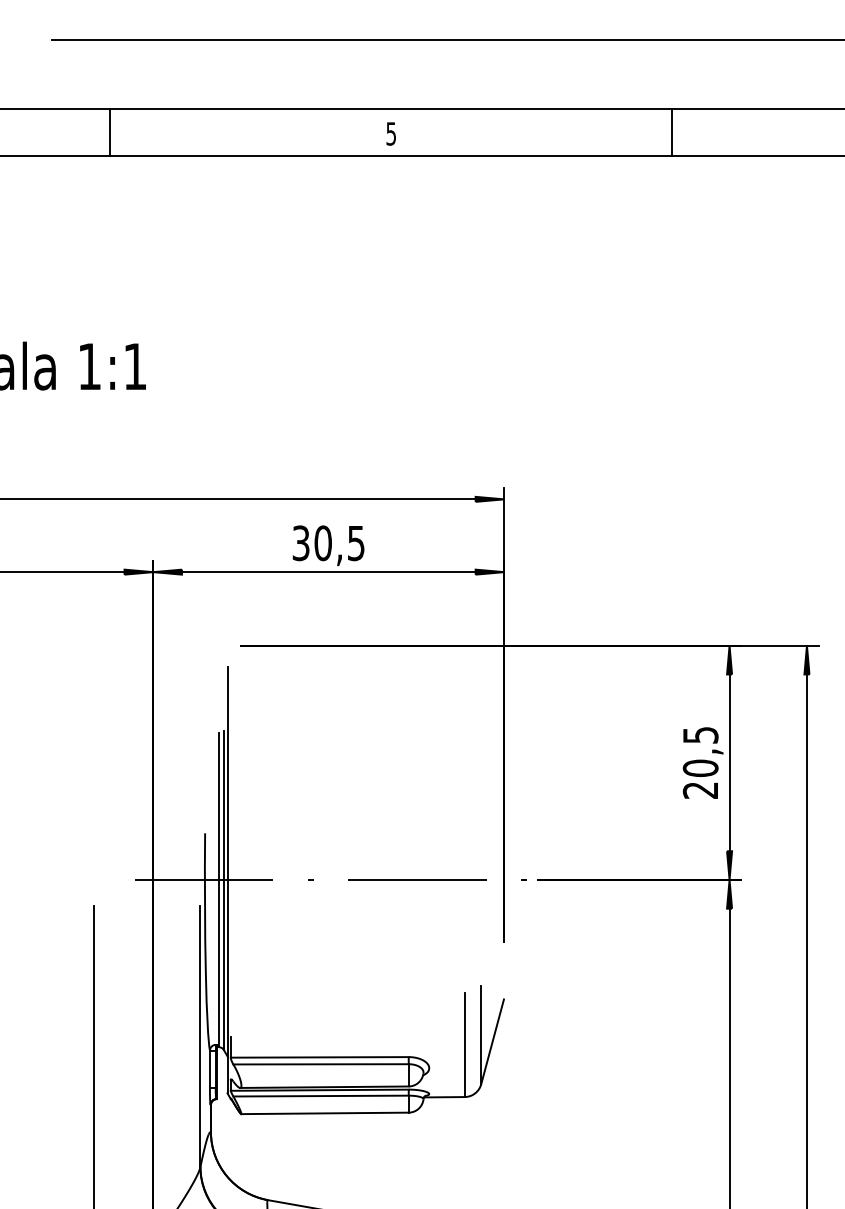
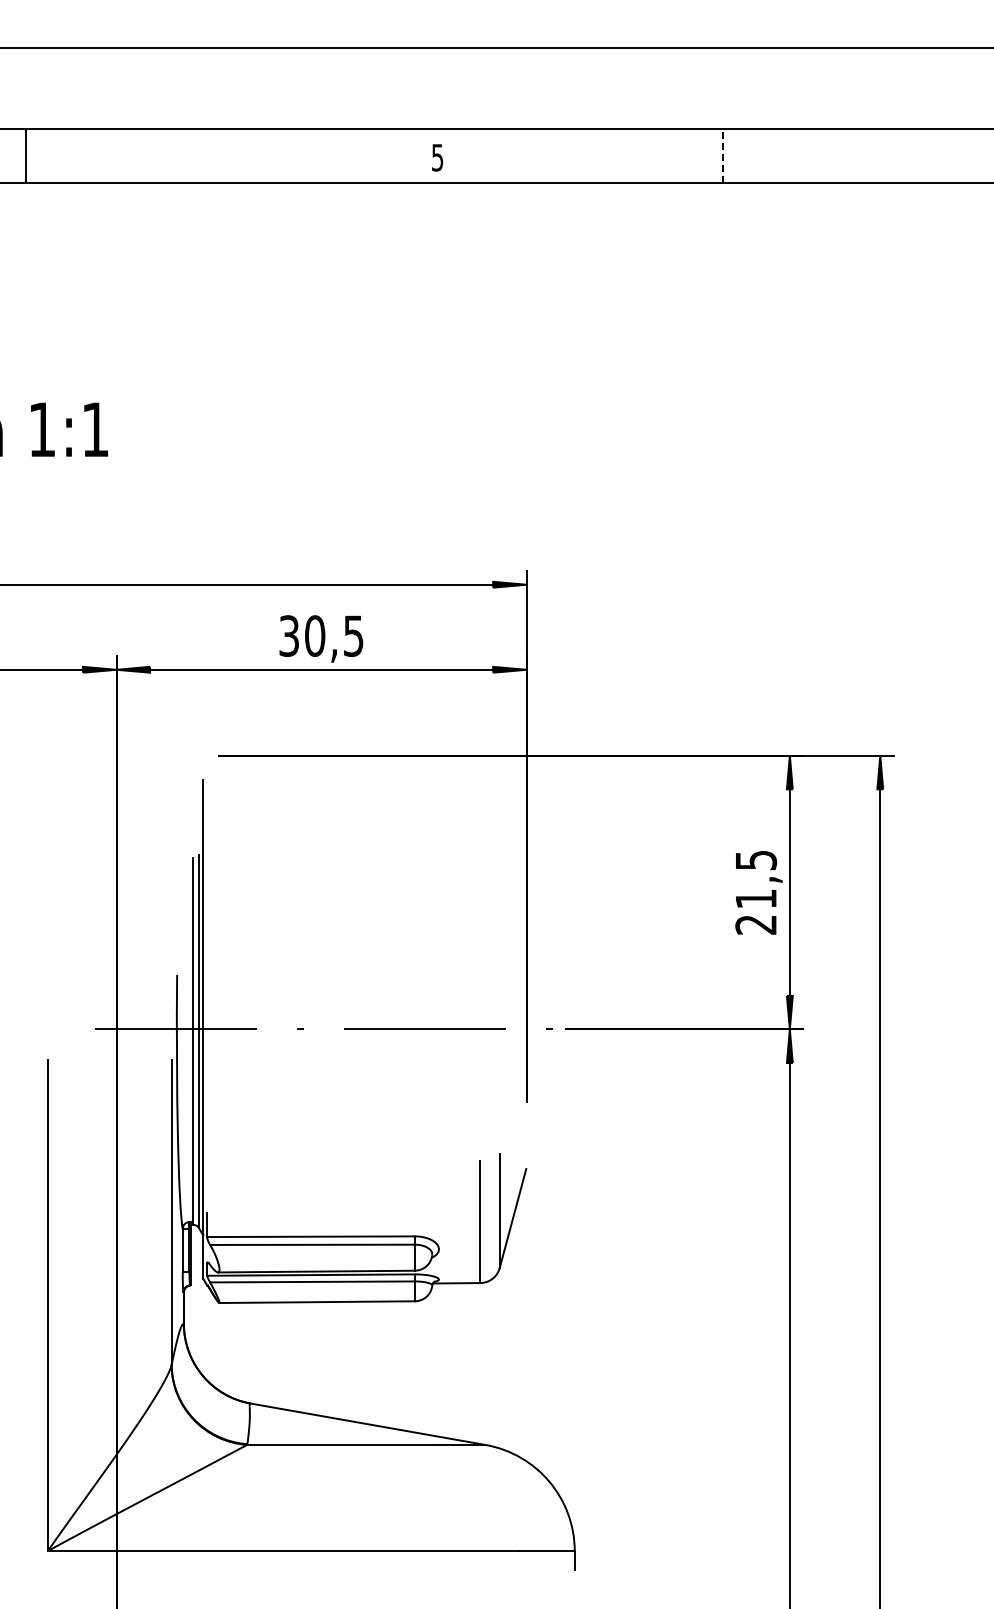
line: (109, 132) -> (25, 156), moved
line: (671, 132) -> (722, 156), solid -> dashed
text: (391, 133) -> (437, 157), moved
text: (701, 767) -> (756, 898), 20,5 -> 21,5

